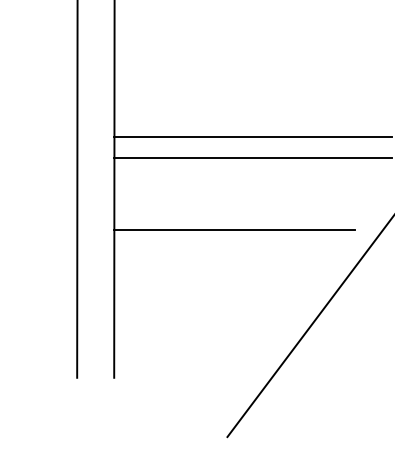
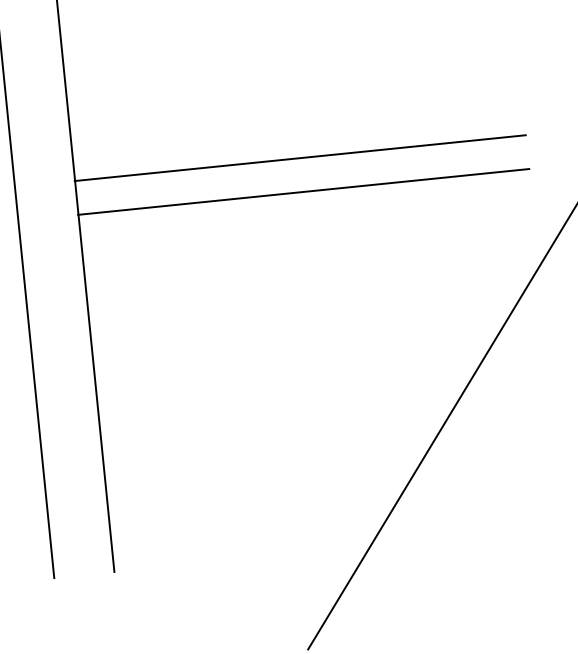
line: (234, 229) -> (285, 311), removed

